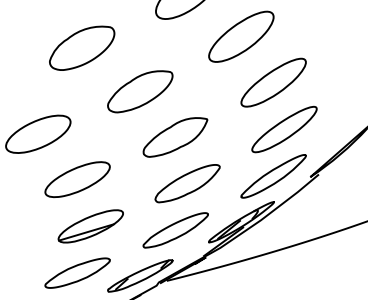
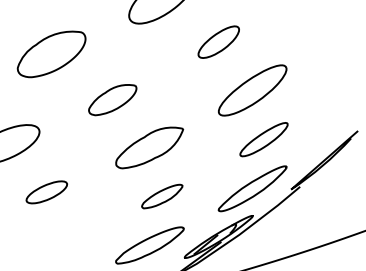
part: (241, 36) -> (218, 42), size x0.6
part: (140, 91) -> (112, 99), size x0.7
part: (284, 129) -> (264, 139), size x0.7
part: (77, 179) -> (46, 192), size x0.6
part: (187, 183) -> (162, 196), size x0.6
part: (90, 226) -> (60, 241), removed

